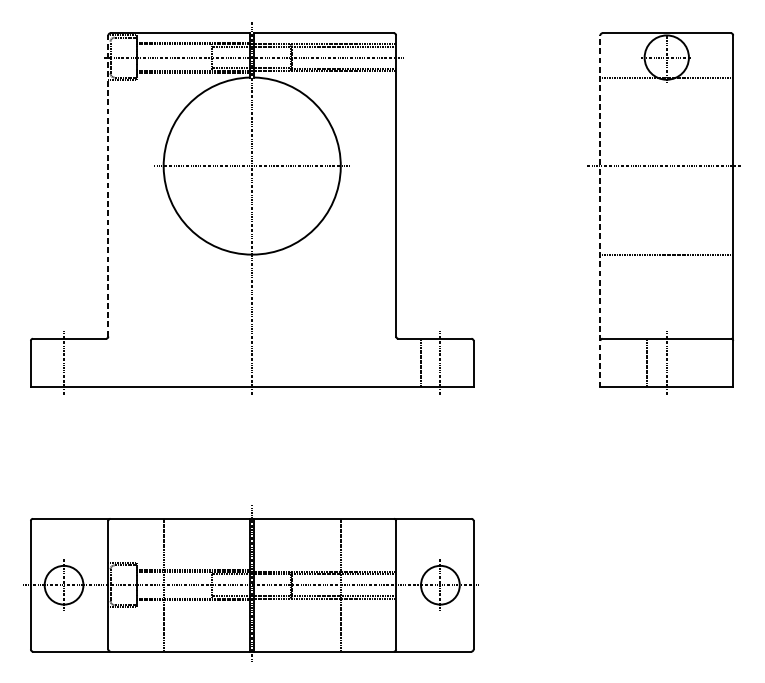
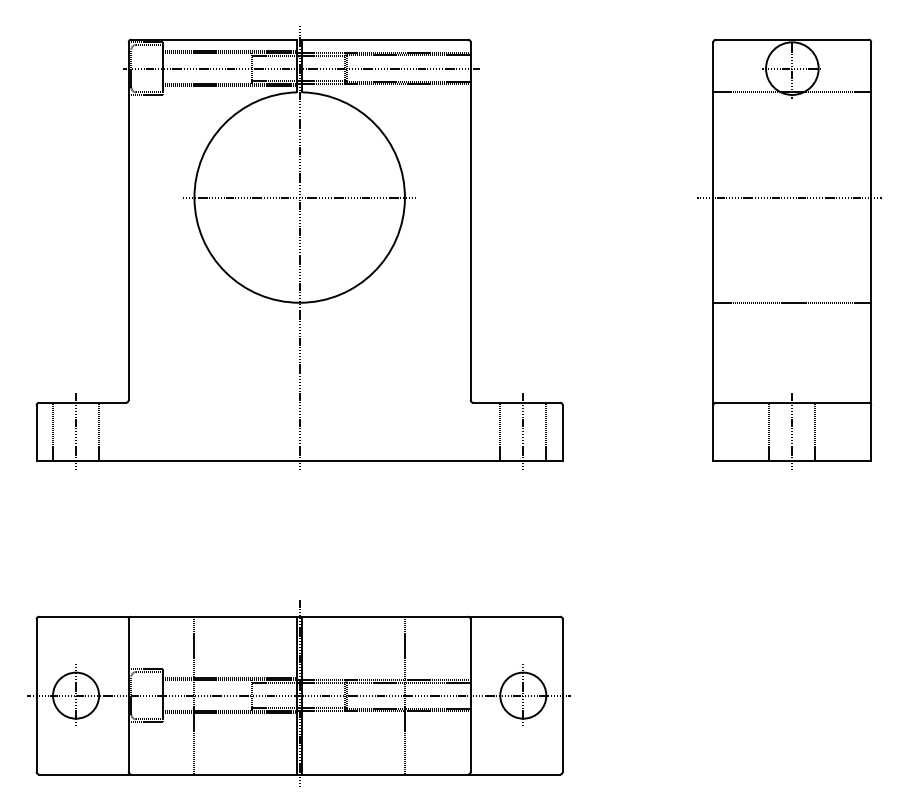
line: (108, 186) -> (128, 221), dashed -> solid
line: (600, 210) -> (713, 250), dashed -> solid
line: (45, 362) -> (53, 431), added
line: (83, 362) -> (99, 431), added
line: (459, 362) -> (546, 431), added
line: (686, 362) -> (815, 431), added

